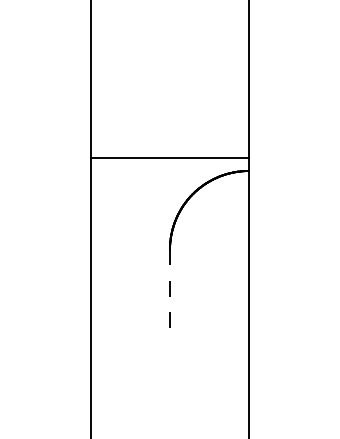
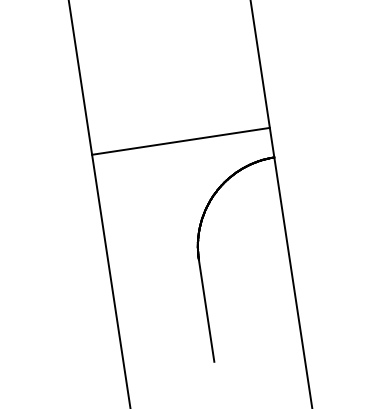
line: (169, 157) -> (180, 140), moved
line: (169, 295) -> (206, 311), dashed -> solid

